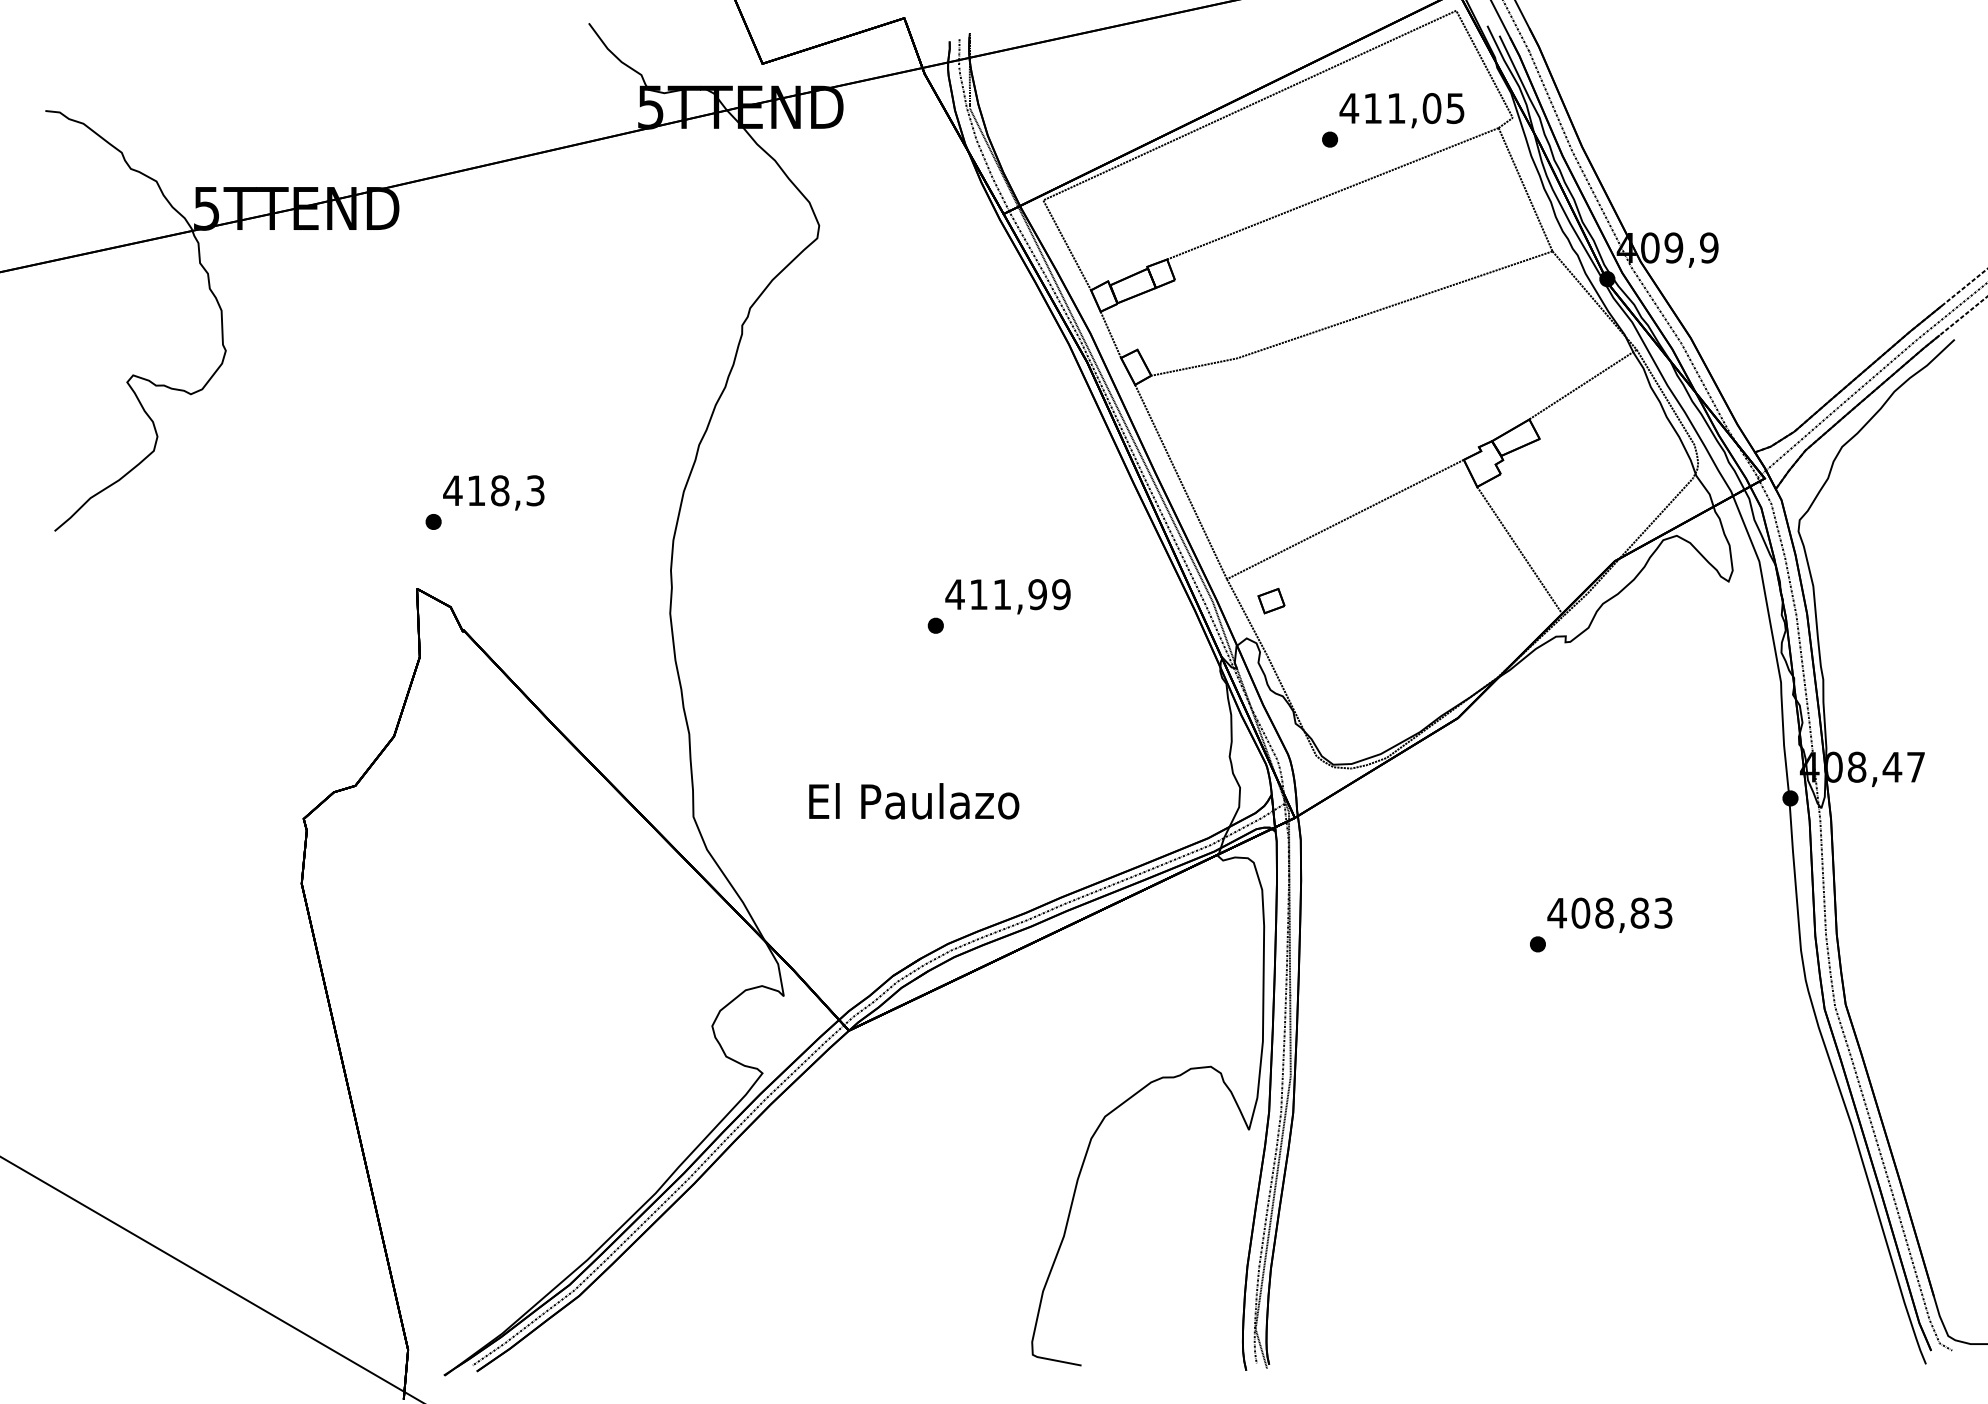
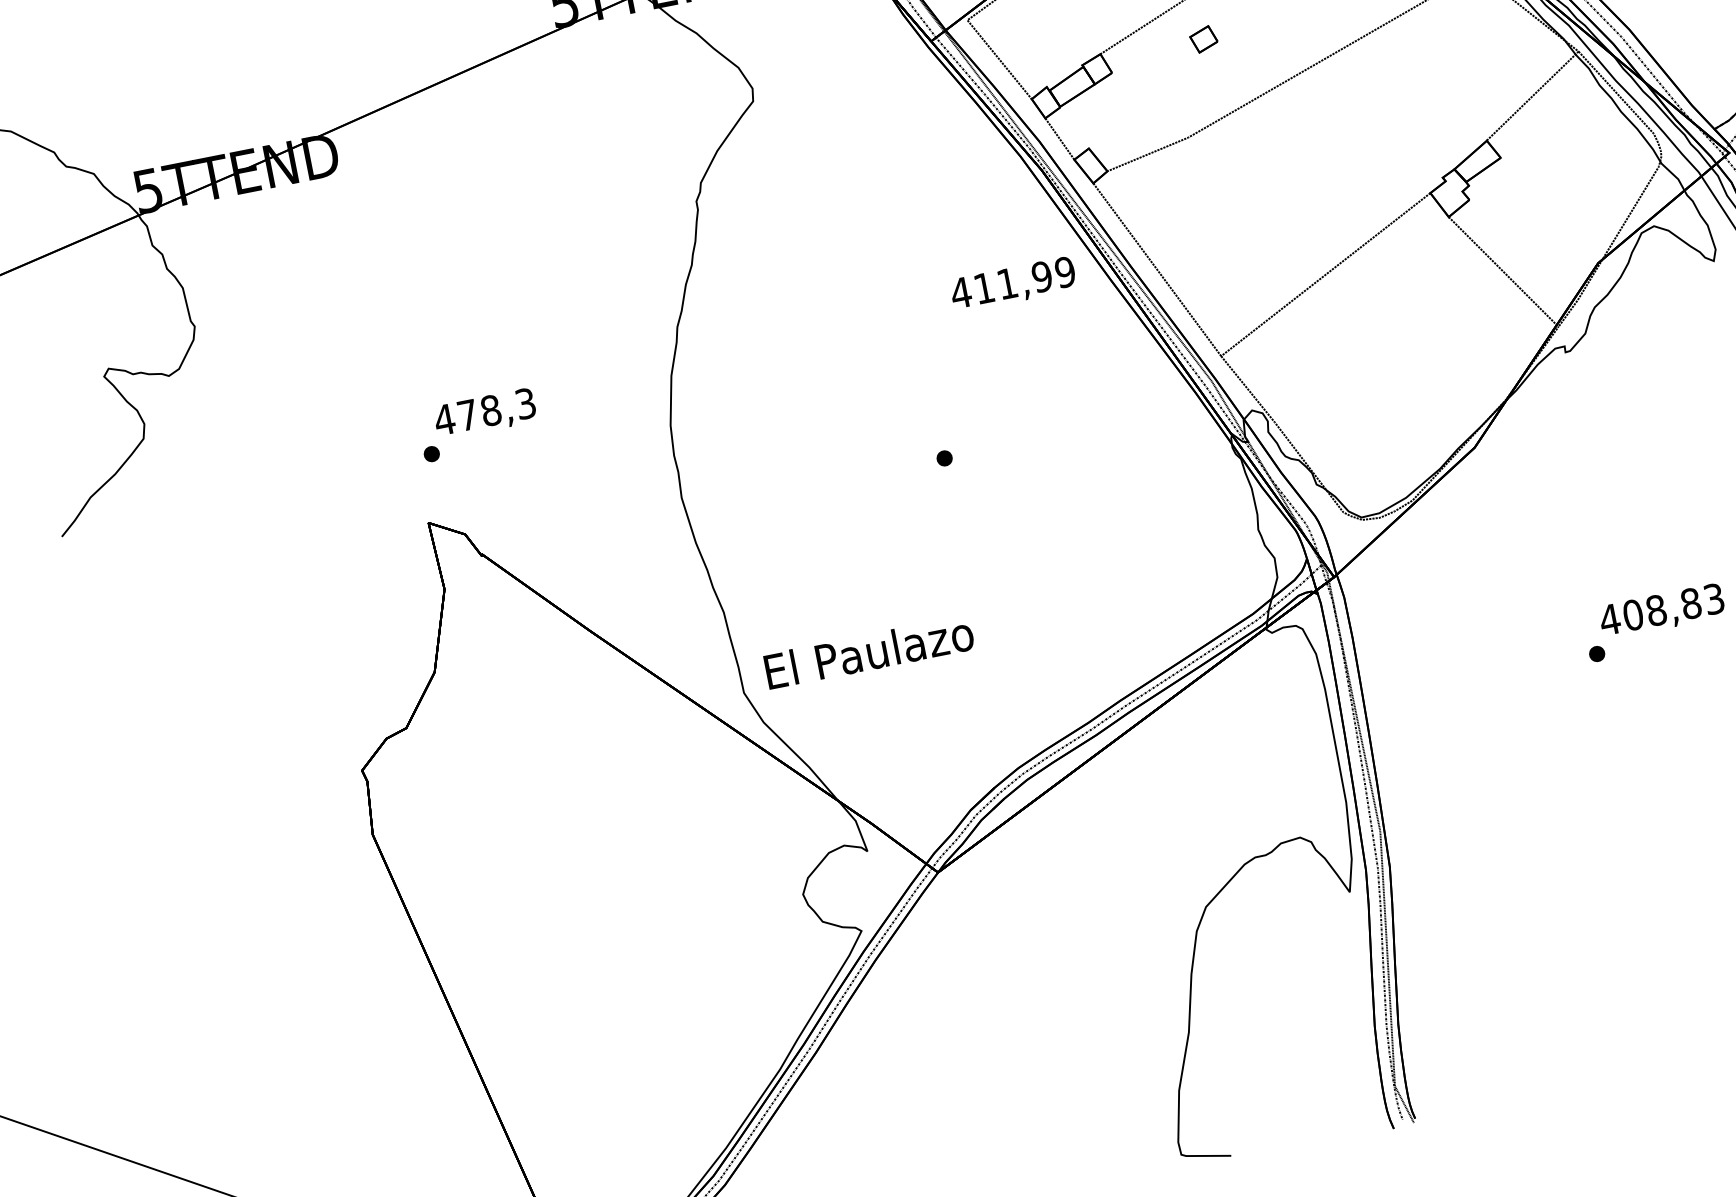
text: (476, 490) -> (467, 414), 418,3 -> 478,3
text: (1007, 596) -> (1012, 284), moved
part: (1271, 600) -> (1203, 38), moved
text: (914, 801) -> (869, 652), moved

